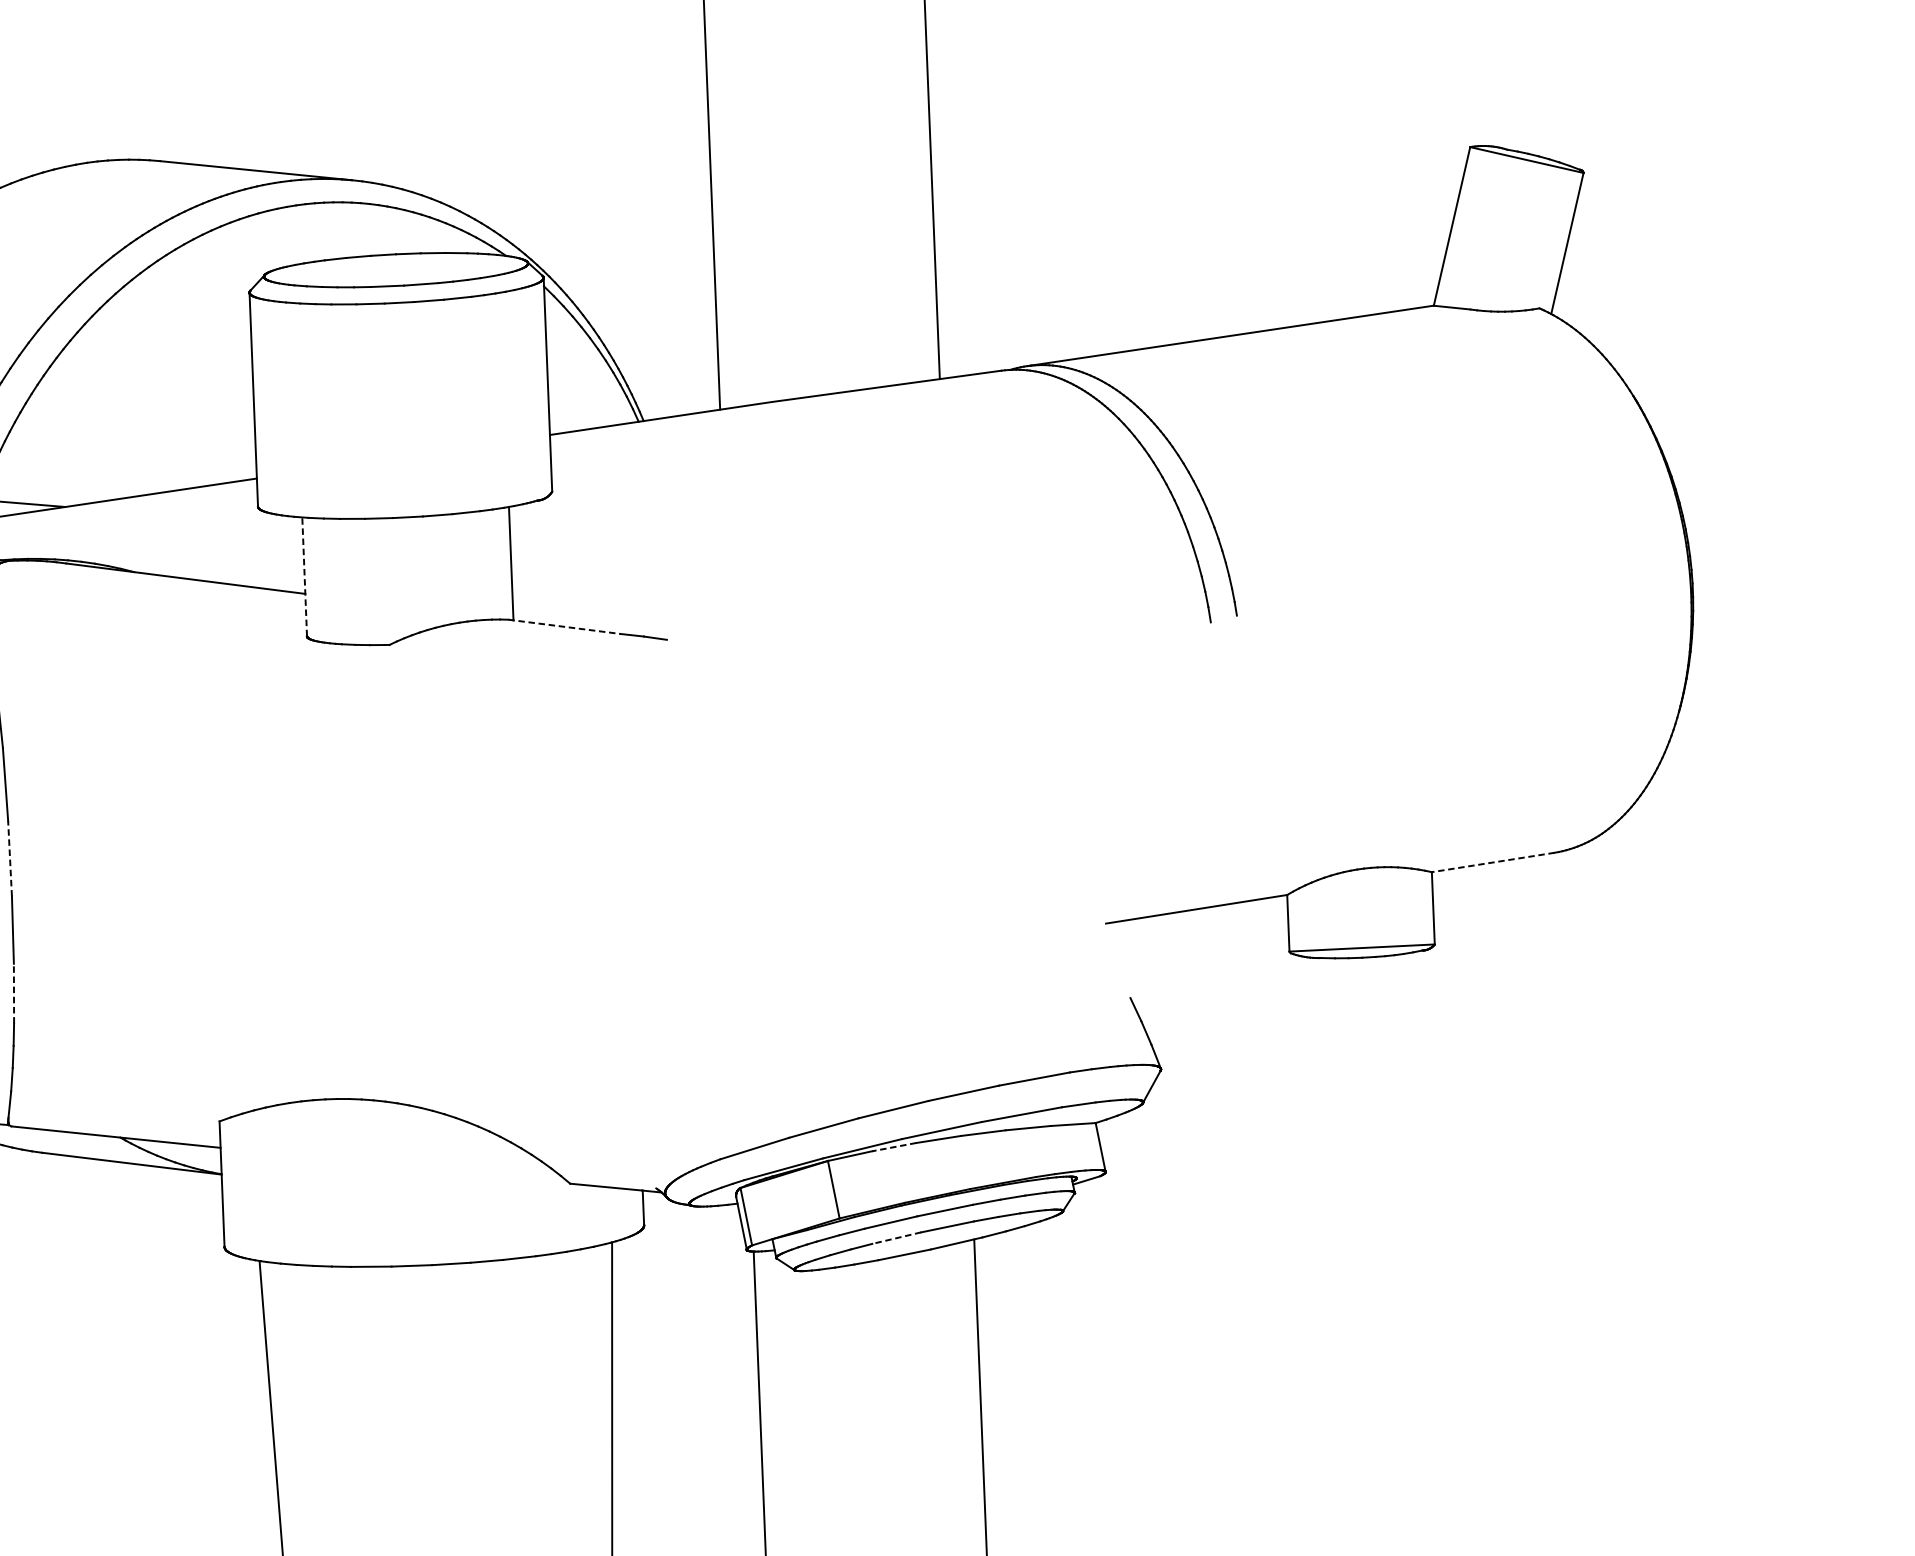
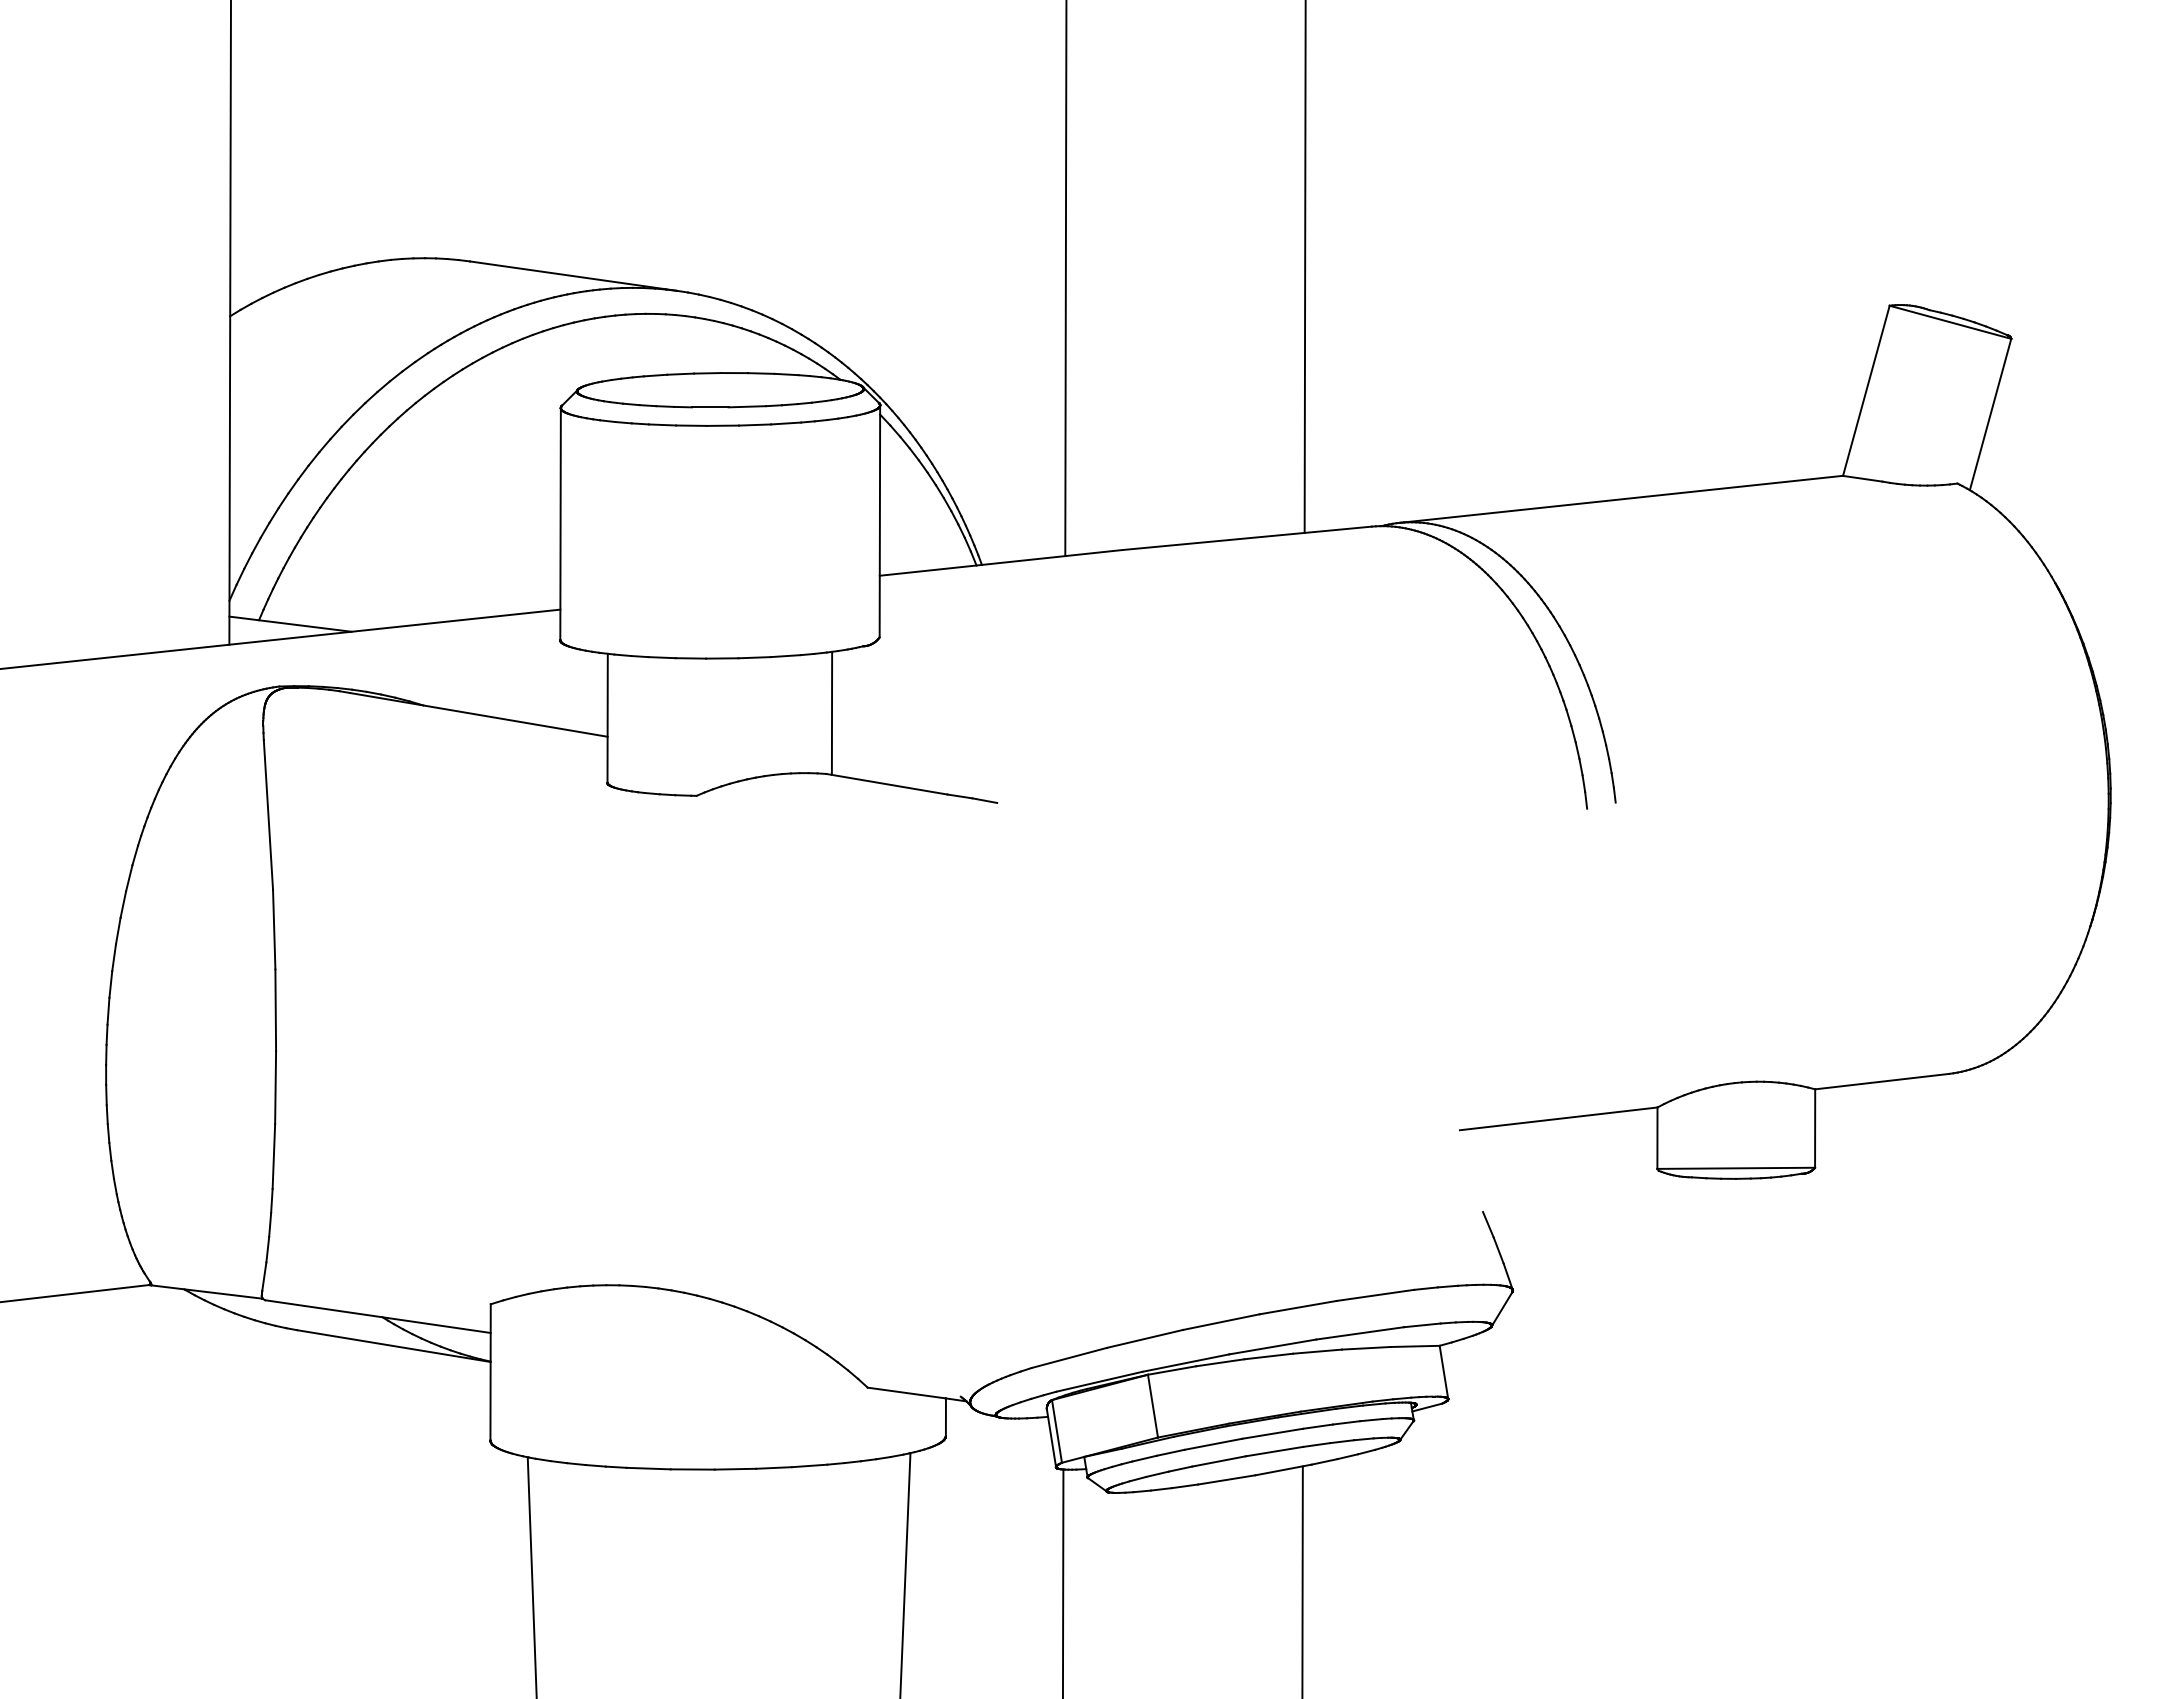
line: (304, 576) -> (607, 717), dashed -> solid
line: (565, 627) -> (887, 784), dashed -> solid
line: (9, 858) -> (275, 1010), dashed -> solid
line: (1492, 862) -> (1881, 1081), dashed -> solid
line: (13, 993) -> (273, 1156), dashed -> solid
line: (893, 1146) -> (1219, 1362), dashed -> solid
line: (896, 1238) -> (1218, 1461), dashed -> solid

